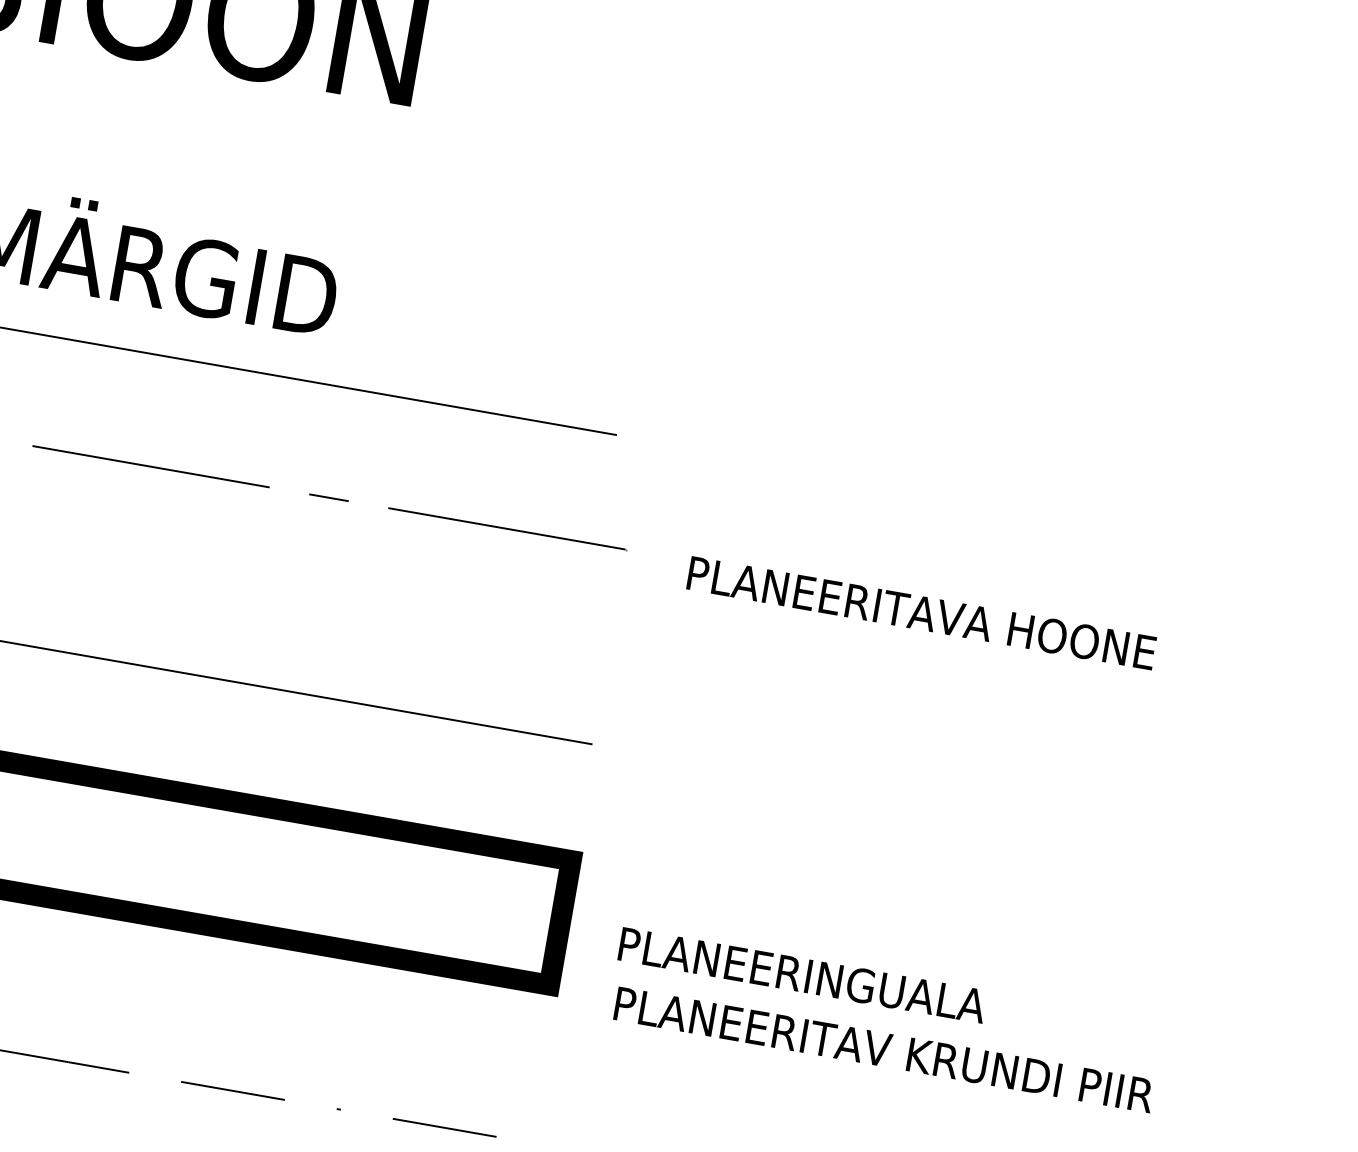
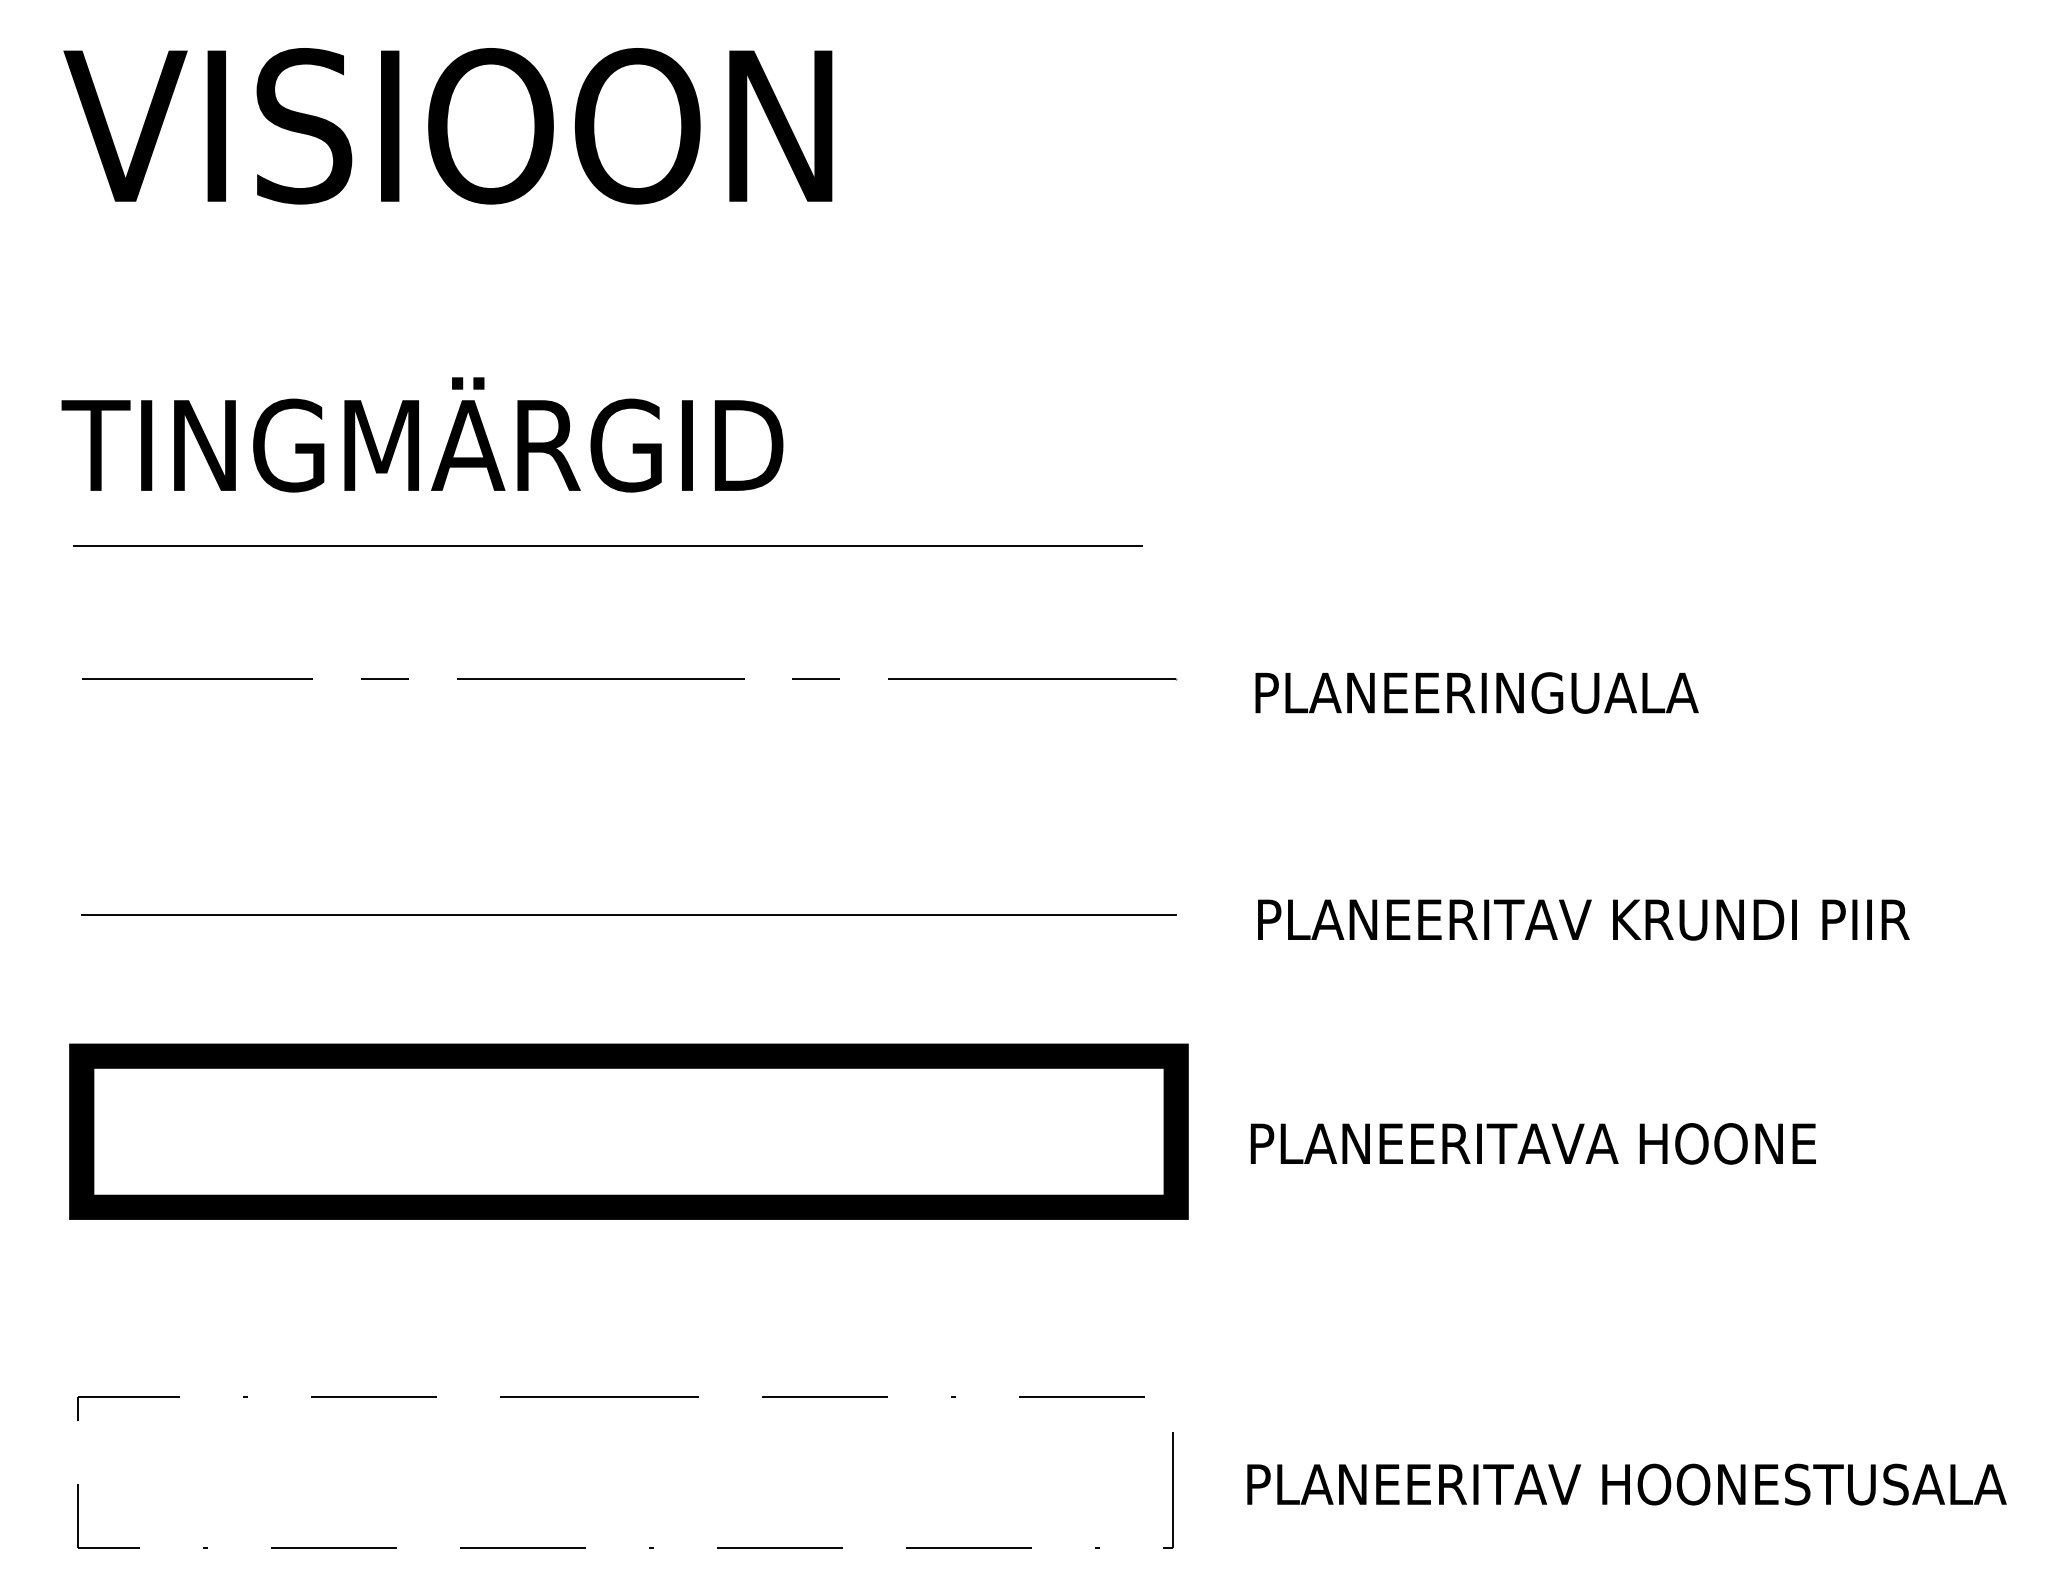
text: (1018, 629) -> (1655, 692), PLANEERITAVA HOONE -> PLANEERINGUALA
text: (949, 1000) -> (1650, 1143), PLANEERINGUALA -> PLANEERITAVA HOONE
text: (884, 1049) -> (1583, 919), moved

